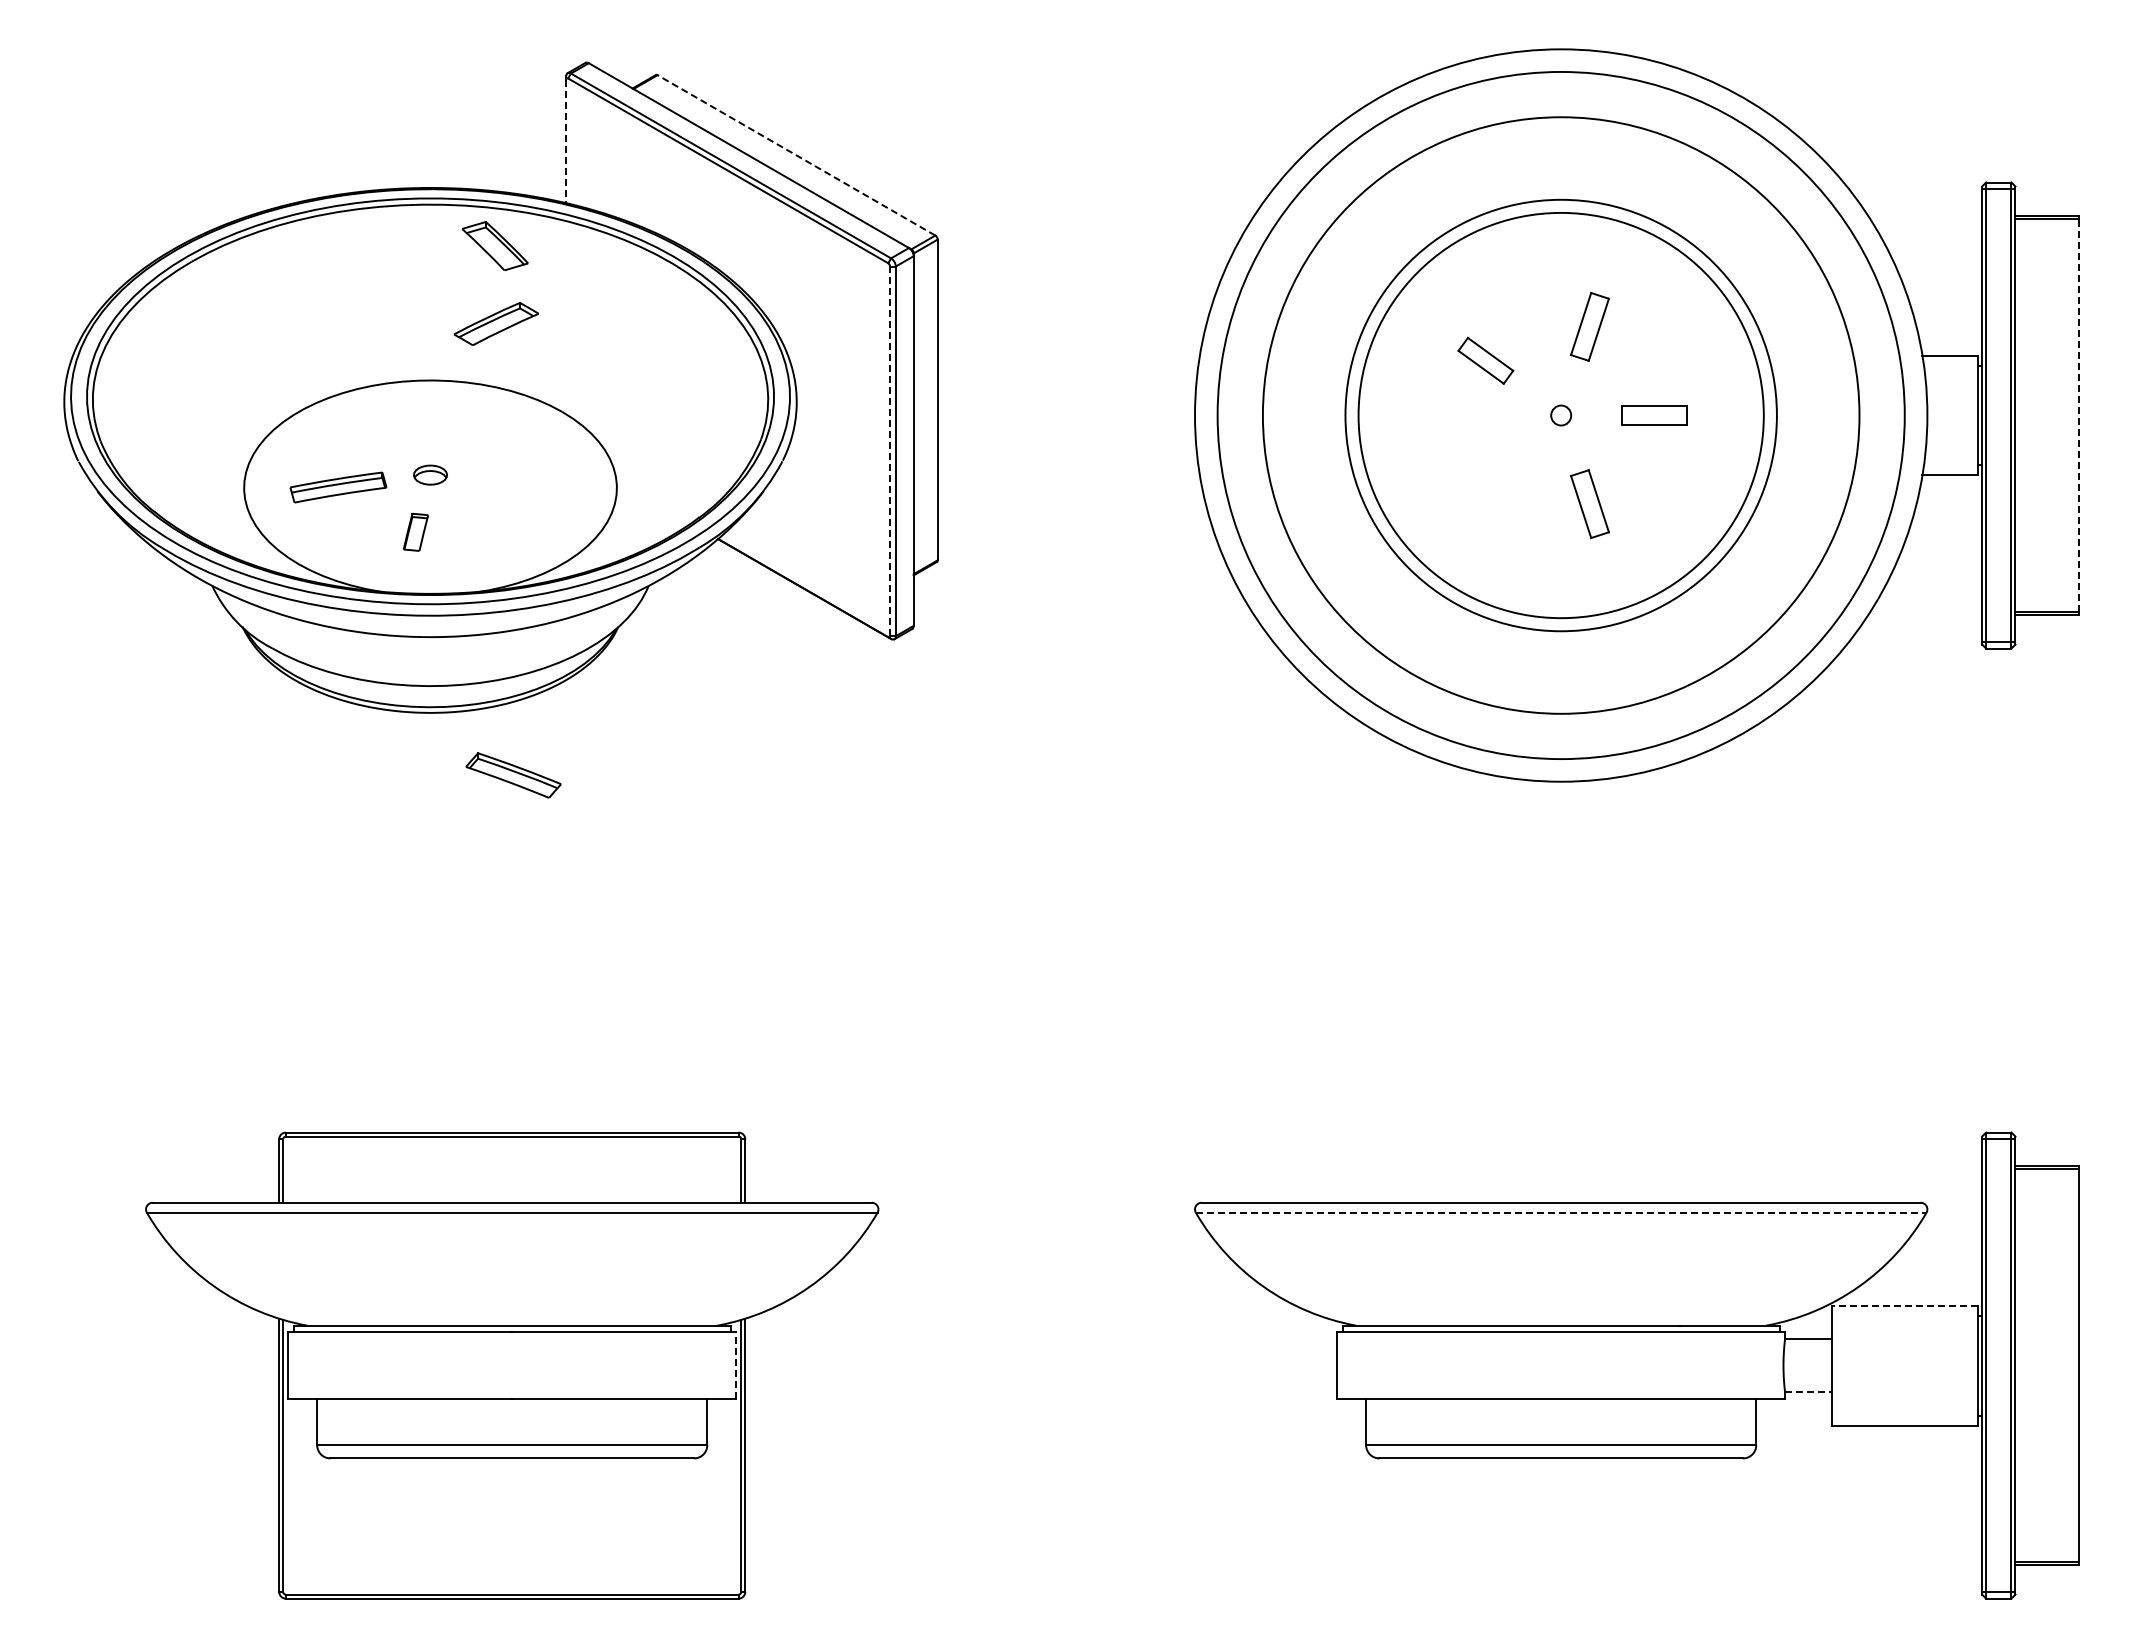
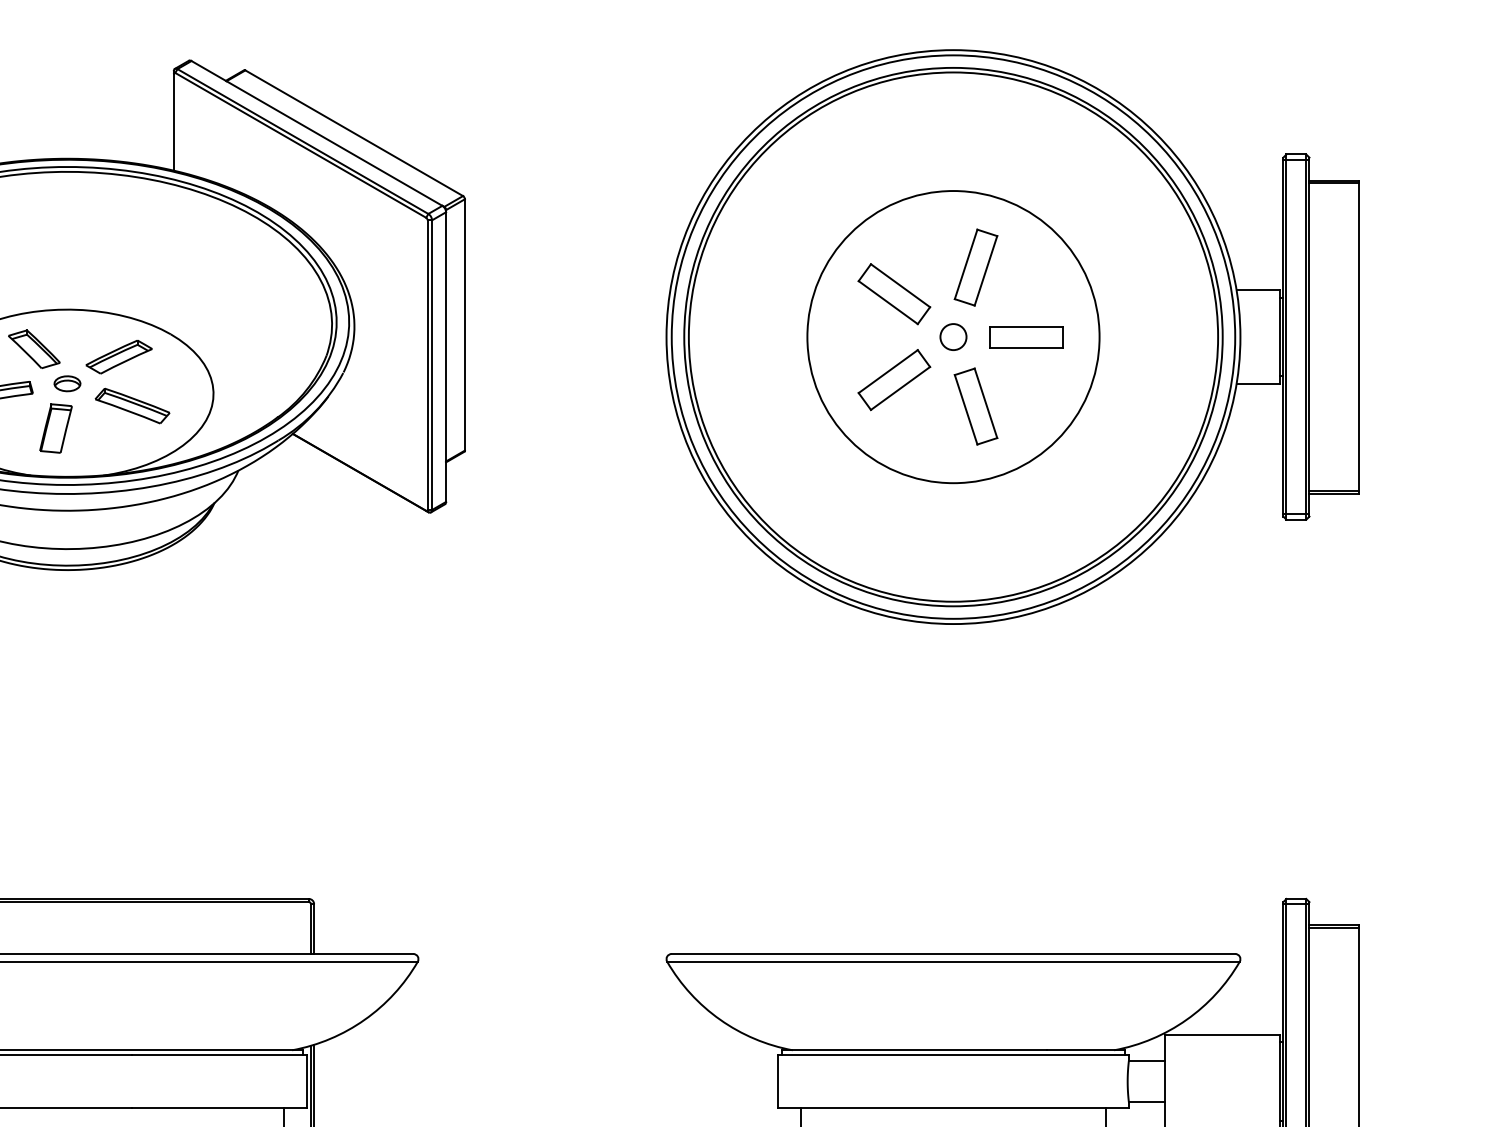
line: (566, 141) -> (174, 122), dashed -> solid
line: (796, 155) -> (354, 133), dashed -> solid
part: (494, 246) -> (33, 349), moved
part: (495, 323) -> (118, 356), moved
part: (1589, 326) -> (975, 267), size x1.43
part: (1485, 360) -> (894, 293), size x1.67
circle: (1560, 415) -> (952, 337), size x0.62
circle: (1560, 415) -> (952, 337), size x1.67
circle: (1560, 415) -> (952, 337), size x1.67
circle: (1560, 415) -> (952, 337), size x1.67
part: (1654, 415) -> (1026, 337), size x1.43
line: (2078, 415) -> (1358, 337), dashed -> solid
line: (890, 451) -> (427, 365), dashed -> solid
part: (1485, 470) -> (894, 380), added
part: (1589, 503) -> (975, 406), size x1.43
part: (415, 532) -> (55, 428), size x1.67
part: (513, 775) -> (132, 406), moved
line: (1561, 1212) -> (953, 961), dashed -> solid
line: (1904, 1305) -> (1222, 1034), dashed -> solid
line: (736, 1365) -> (307, 1081), dashed -> solid
line: (1808, 1392) -> (1147, 1102), dashed -> solid

